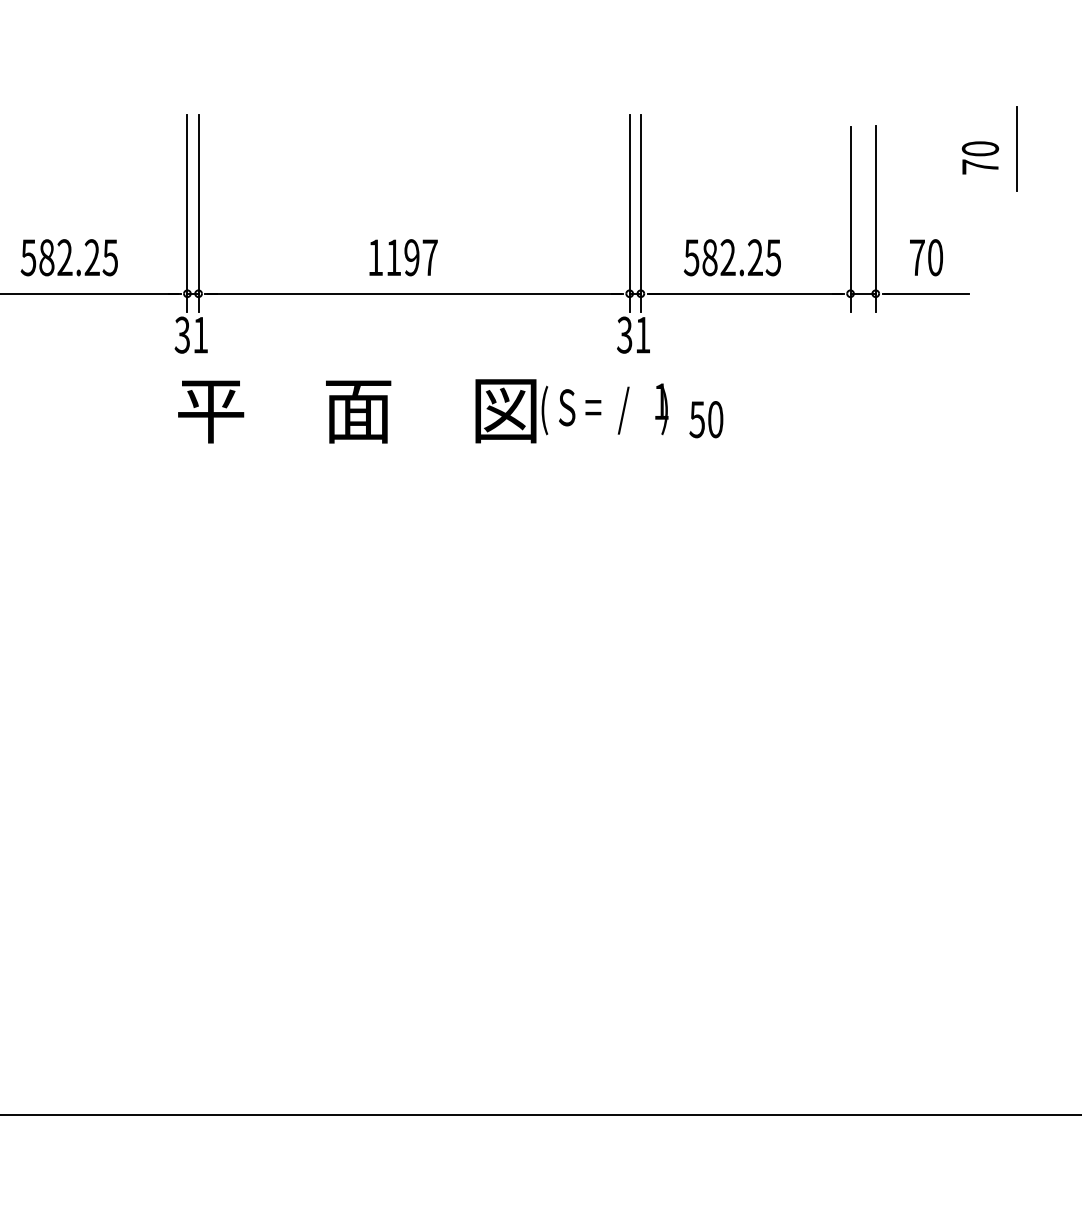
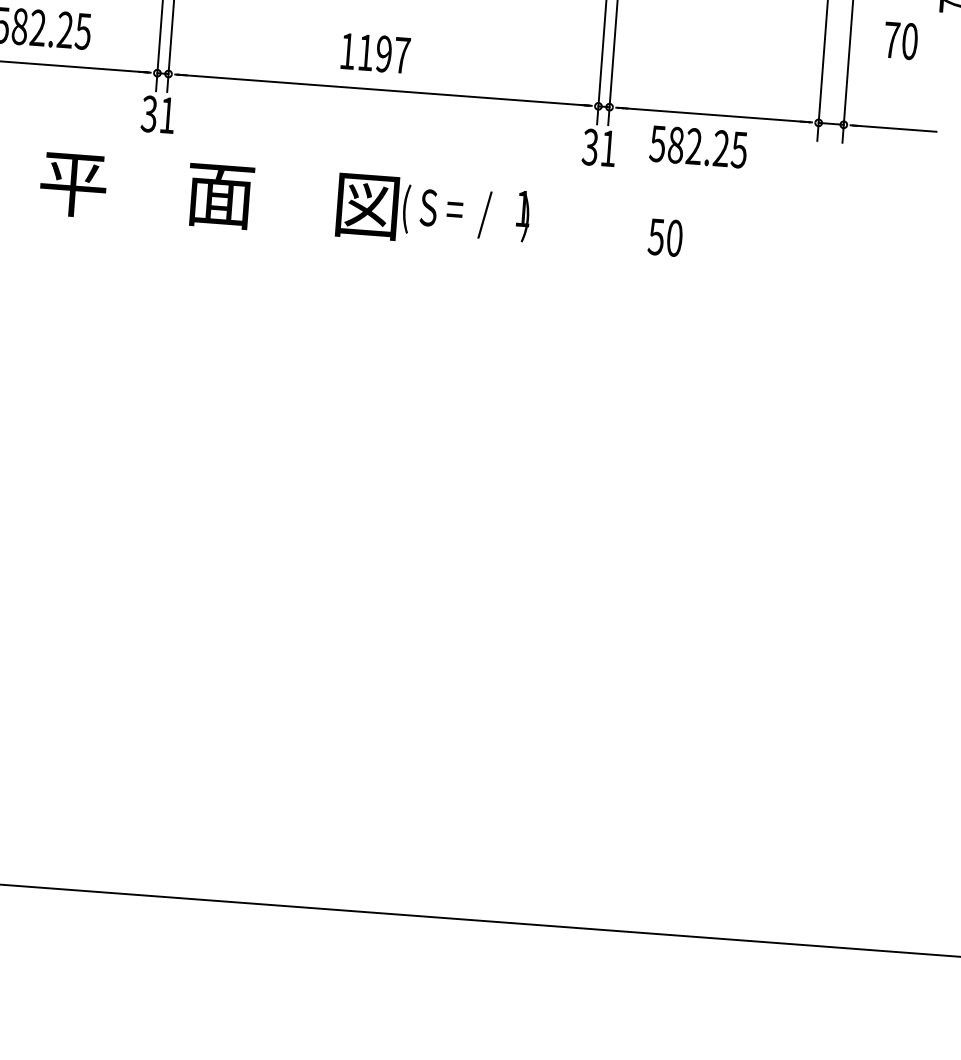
text: (731, 257) -> (697, 146), moved
text: (926, 257) -> (901, 40), moved
text: (423, 411) -> (285, 200), moved

